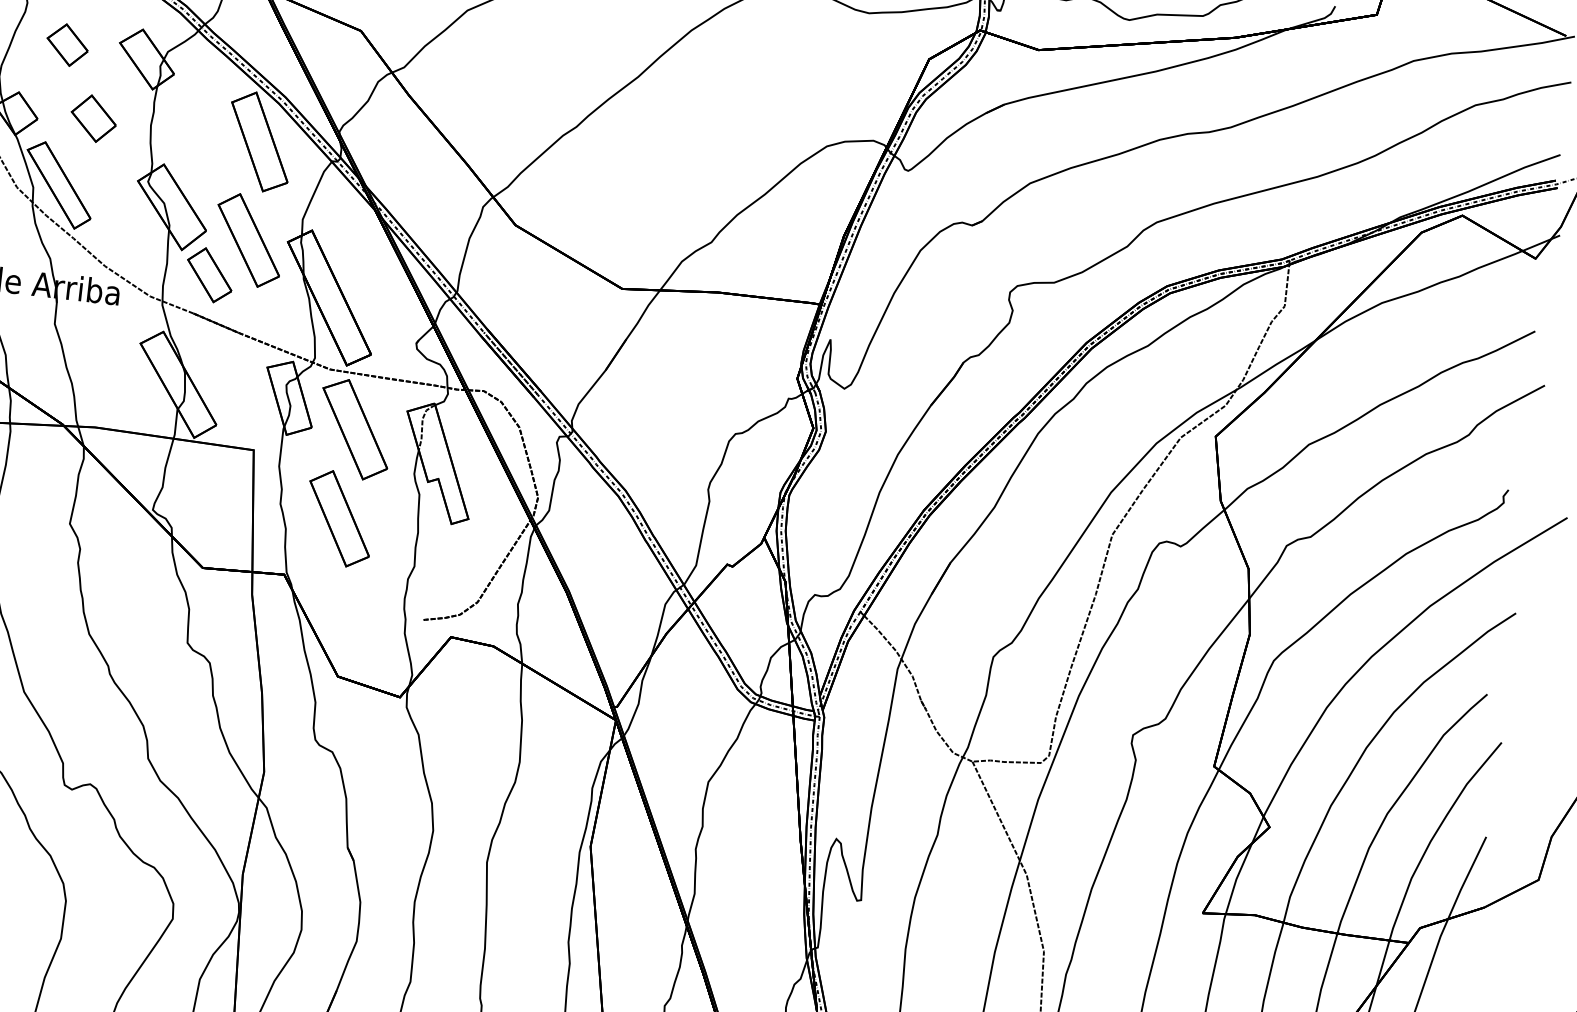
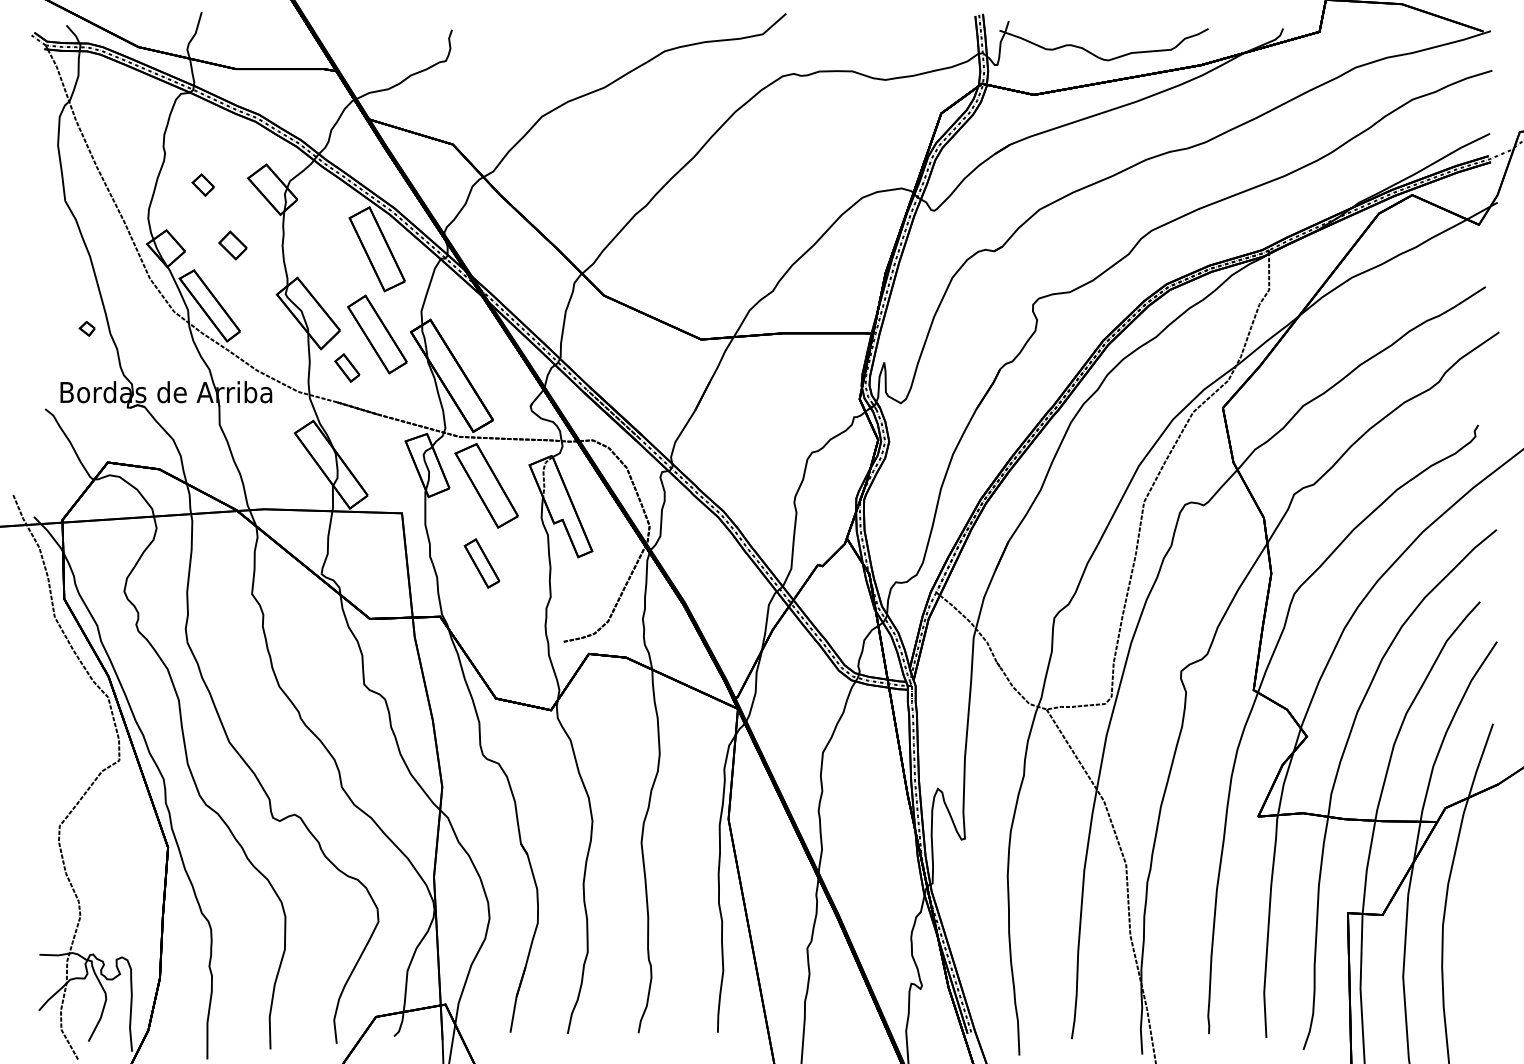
part: (66, 44) -> (202, 184), size x0.6
part: (93, 118) -> (232, 245), size x0.7
part: (209, 274) -> (347, 367), size x0.6
part: (338, 518) -> (481, 563), size x0.6

